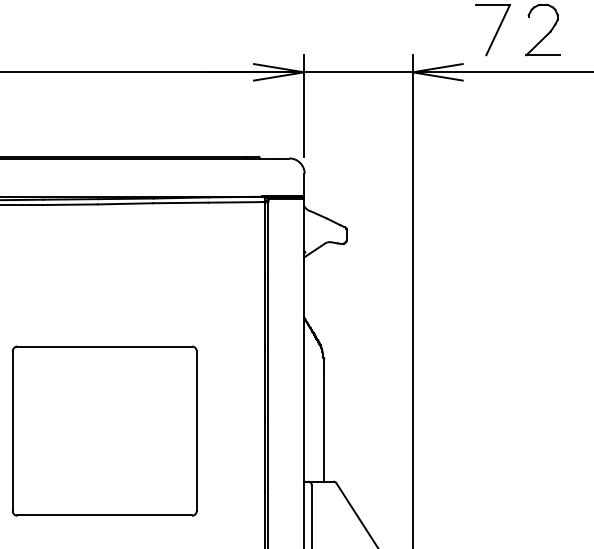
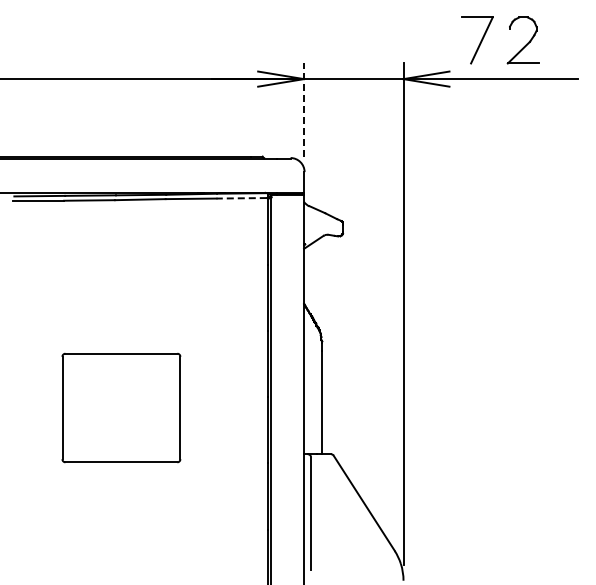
line: (304, 106) -> (304, 110), solid -> dashed
line: (235, 202) -> (241, 198), solid -> dashed
part: (104, 430) -> (121, 407), size x0.7

